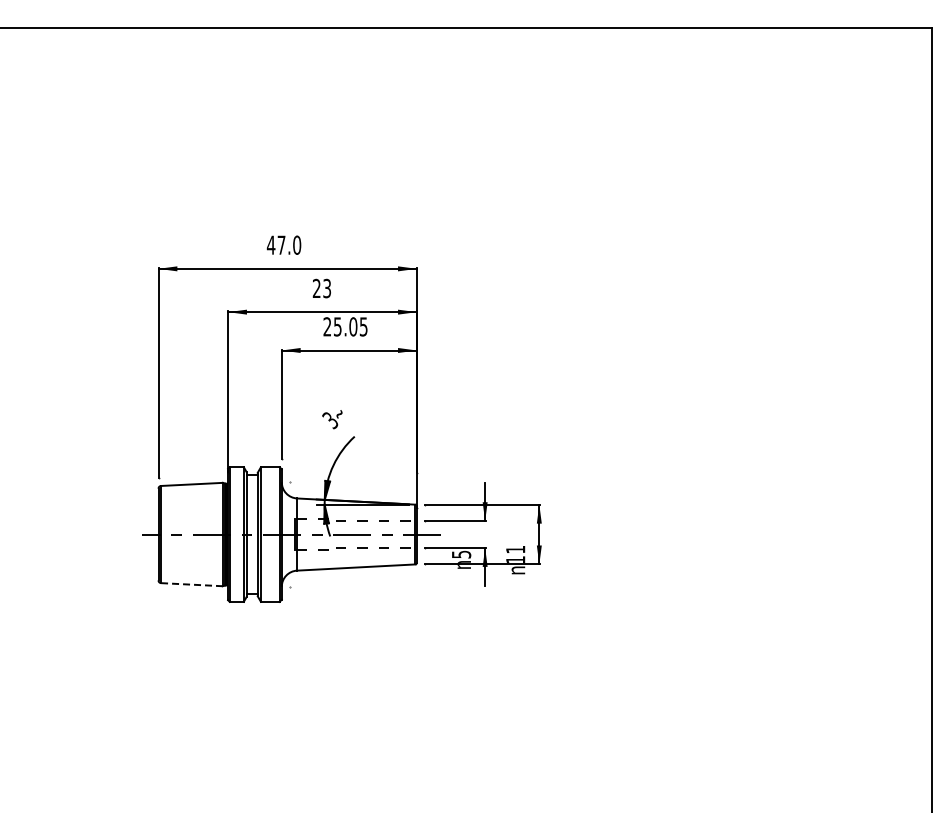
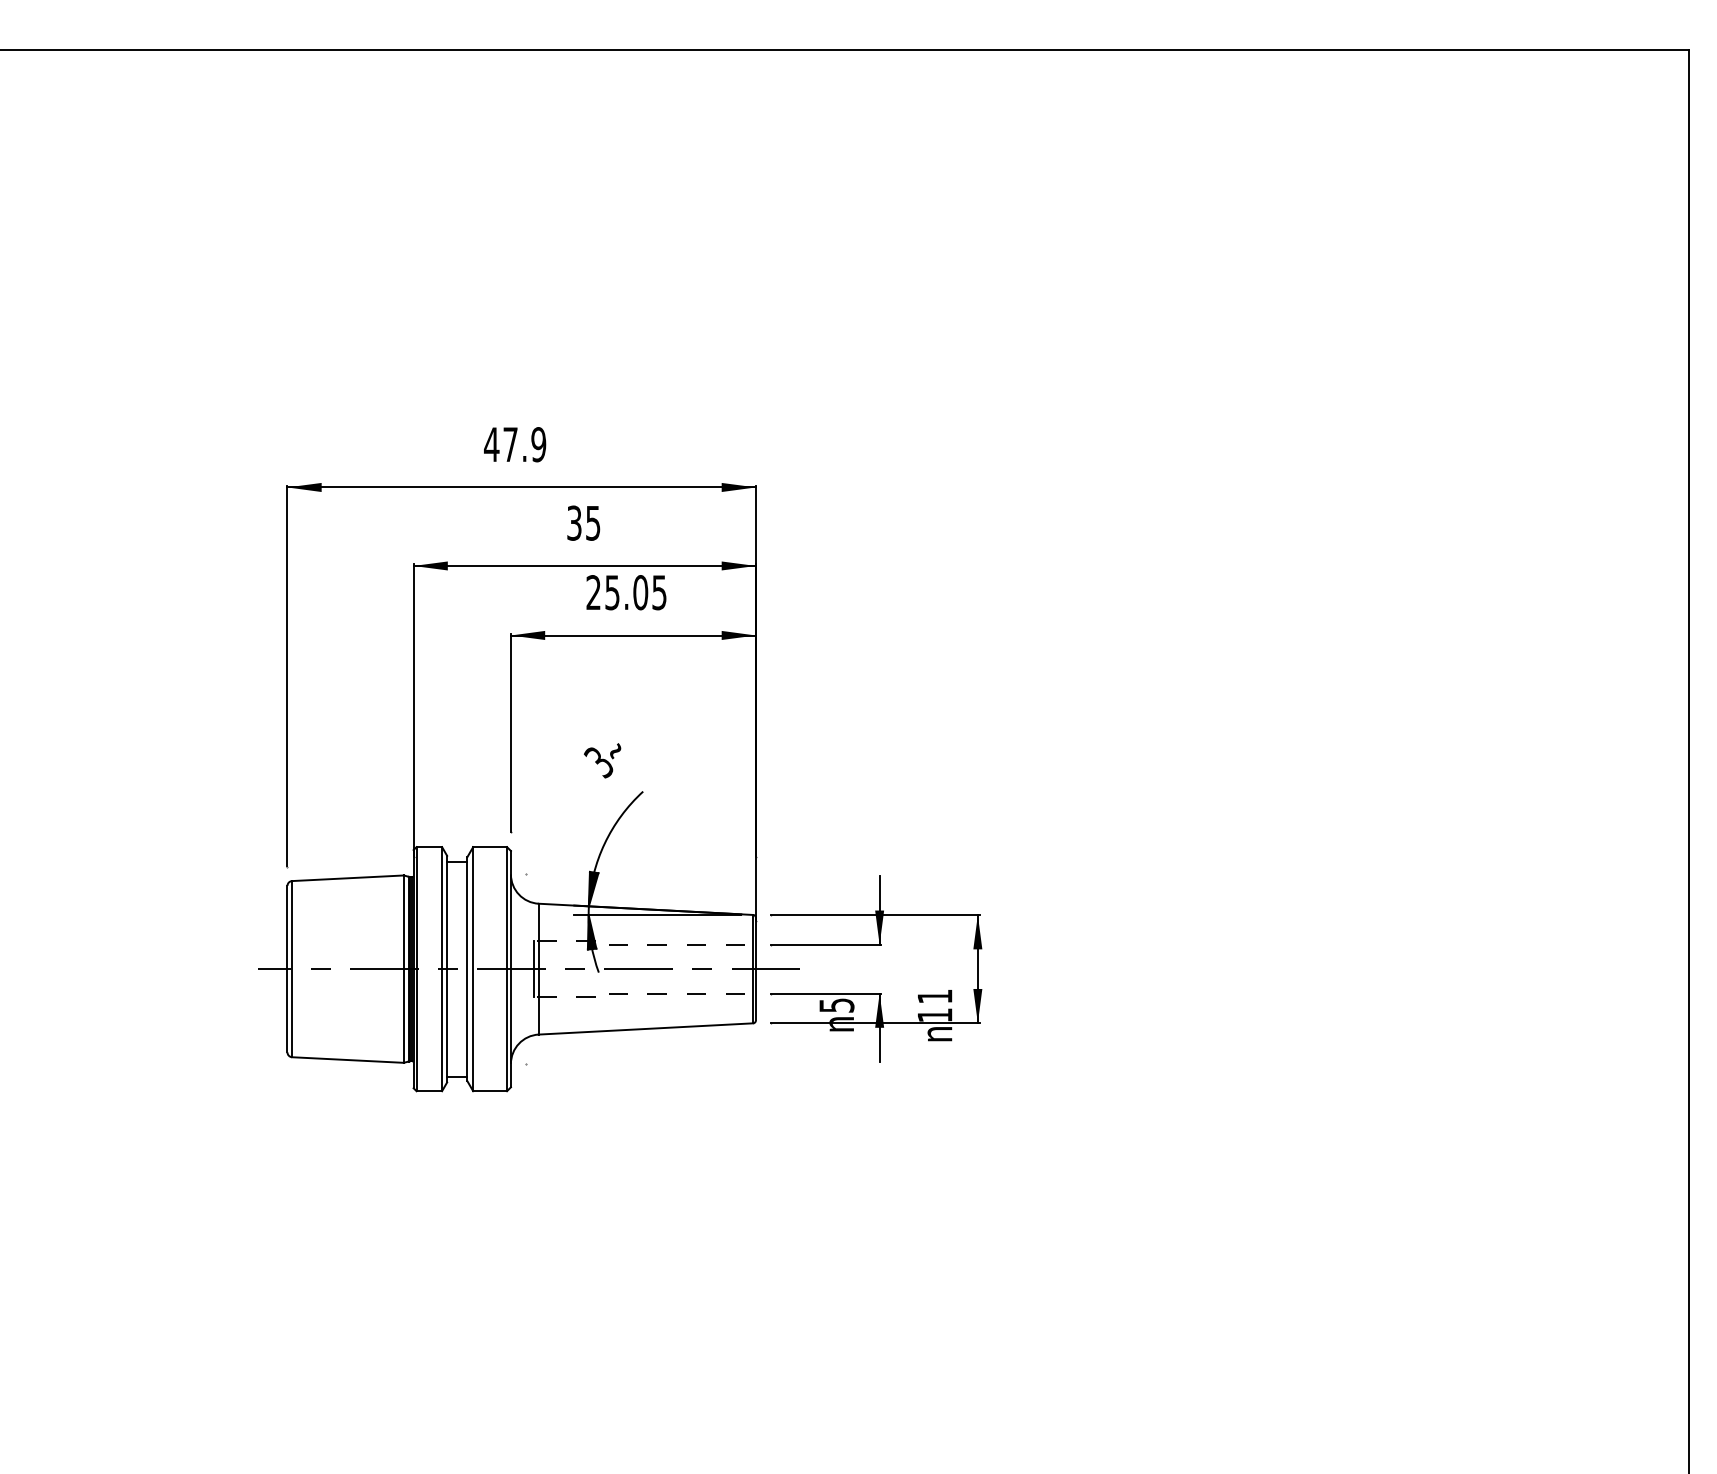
text: (297, 245) -> (539, 445), 47.0 -> 47.9
text: (321, 288) -> (582, 523), 23 -> 35
line: (191, 584) -> (347, 1059), dashed -> solid

